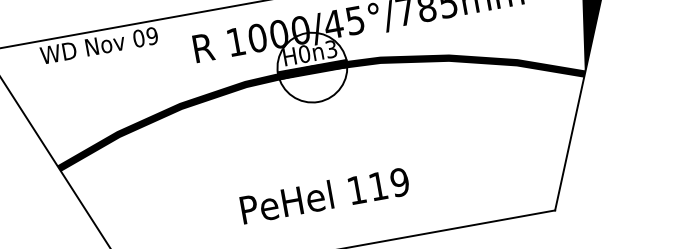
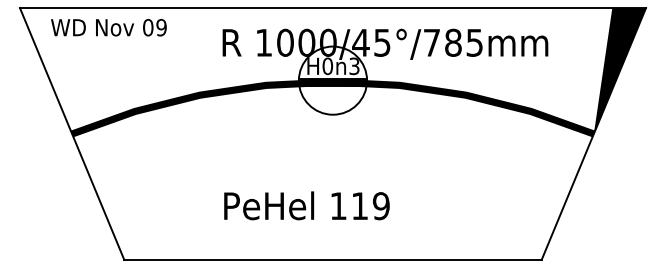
text: (98, 45) -> (108, 27), moved
text: (324, 195) -> (306, 205), moved

